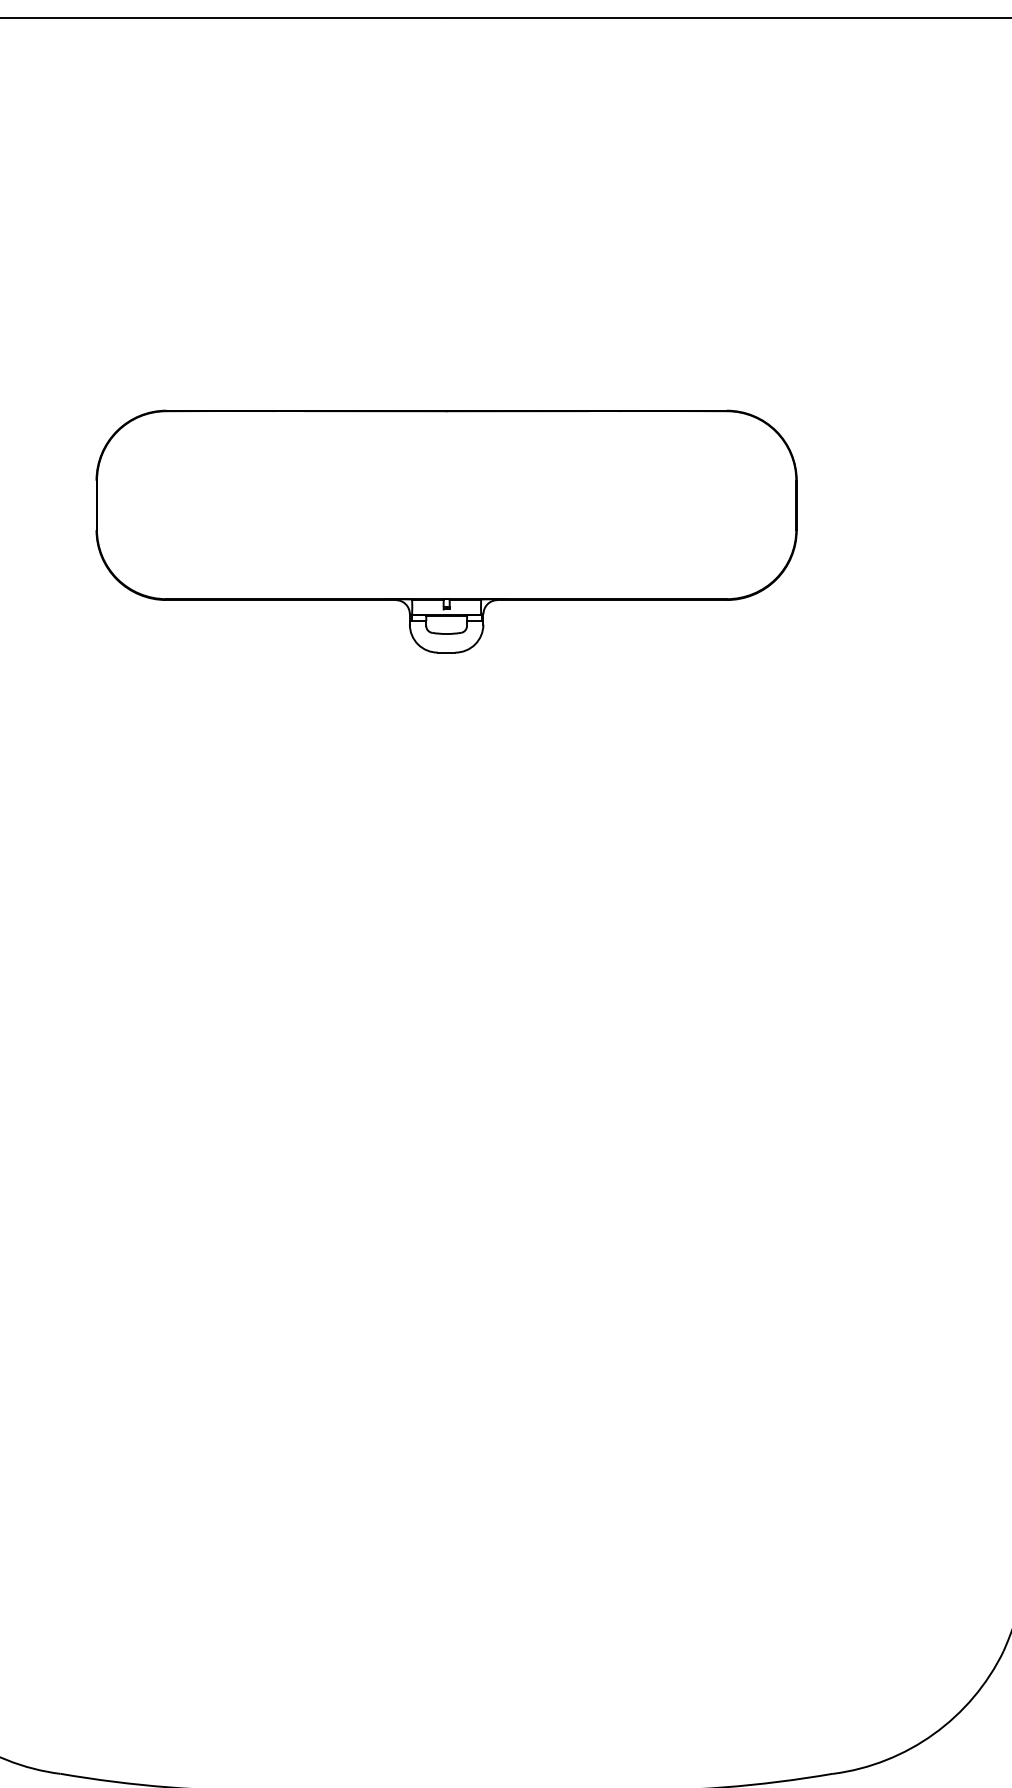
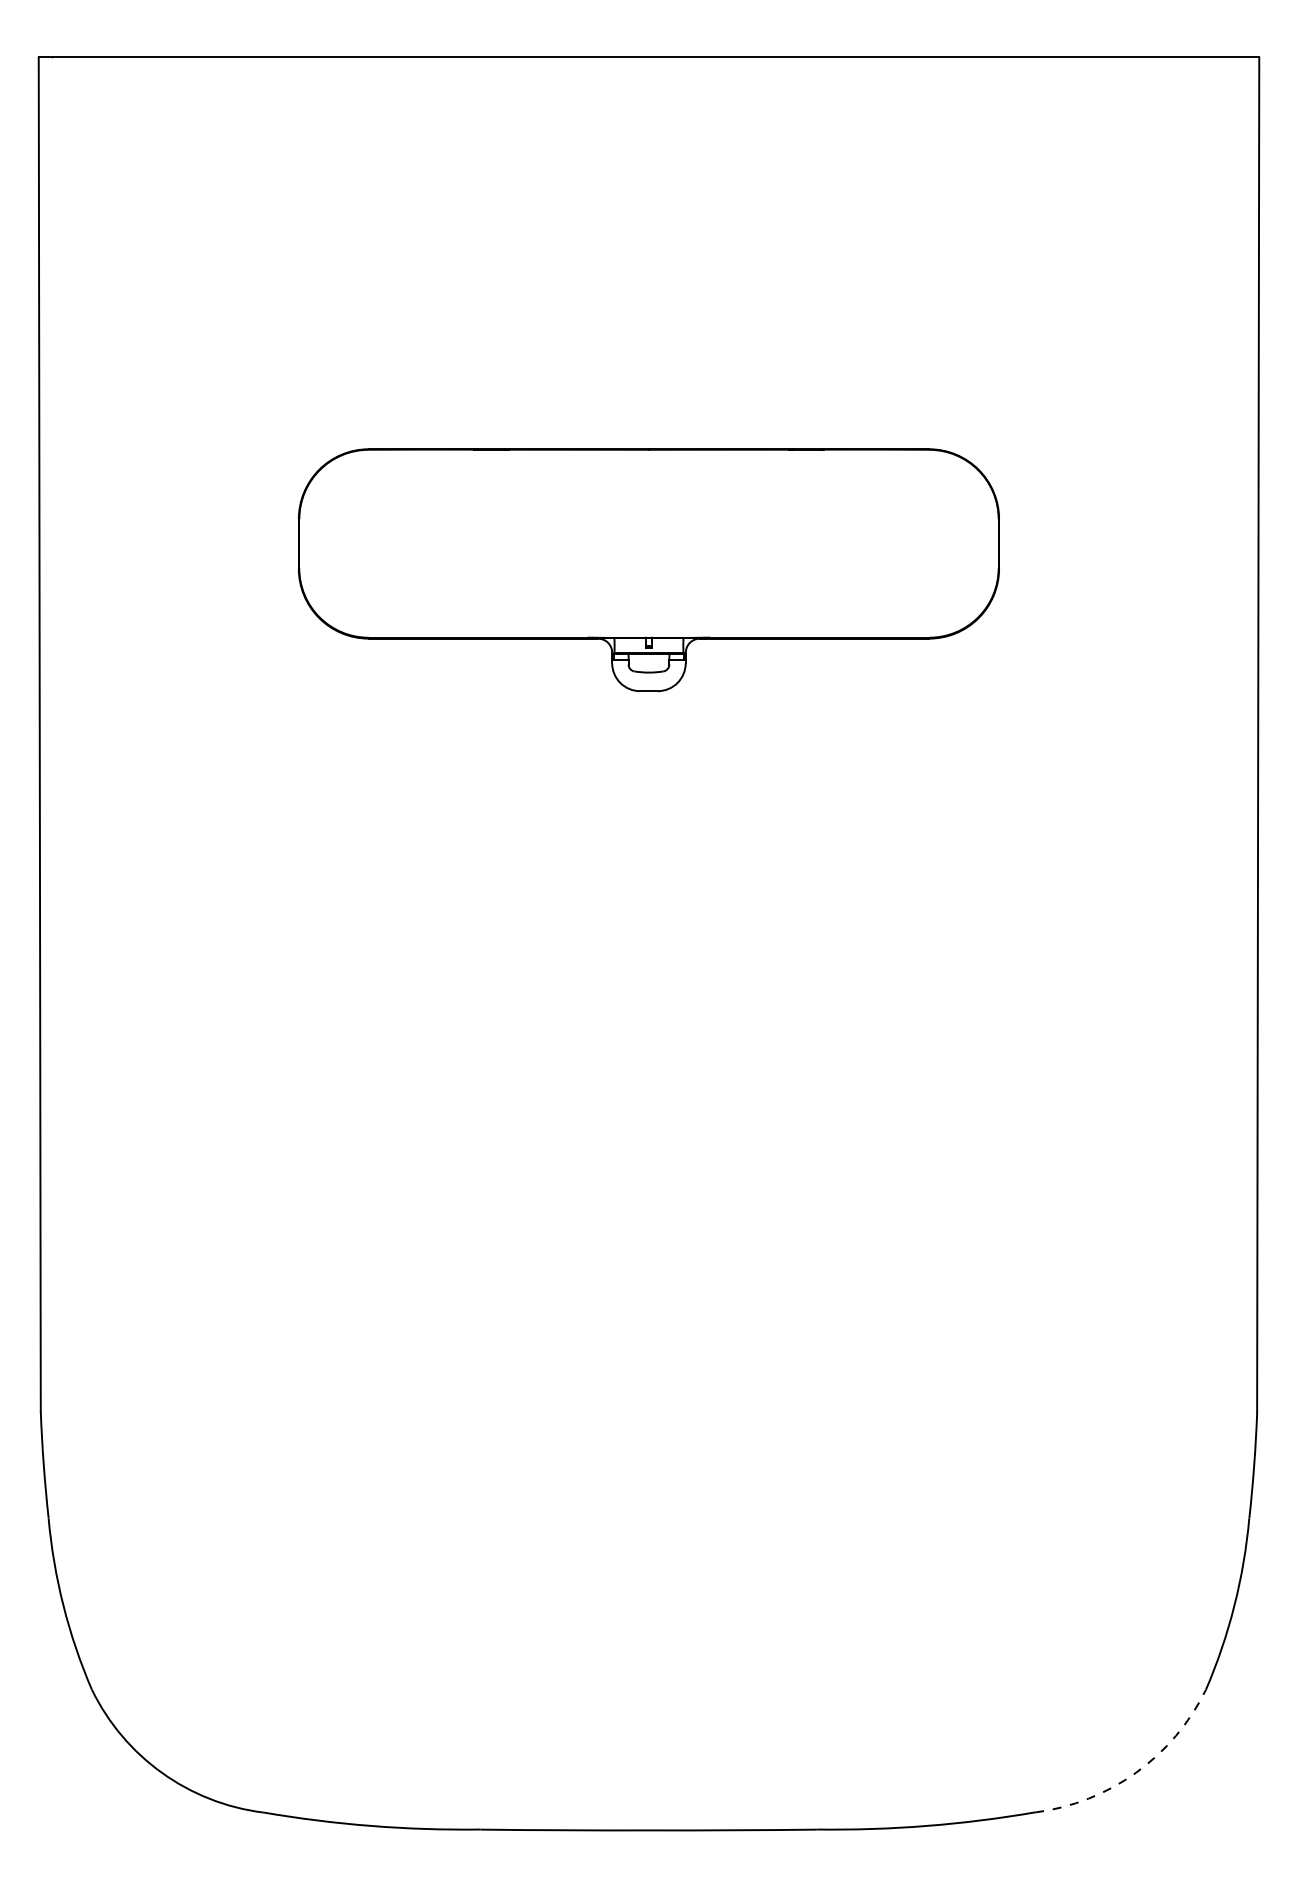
arc: (934, 1733) -> (1136, 1772), solid -> dashed

